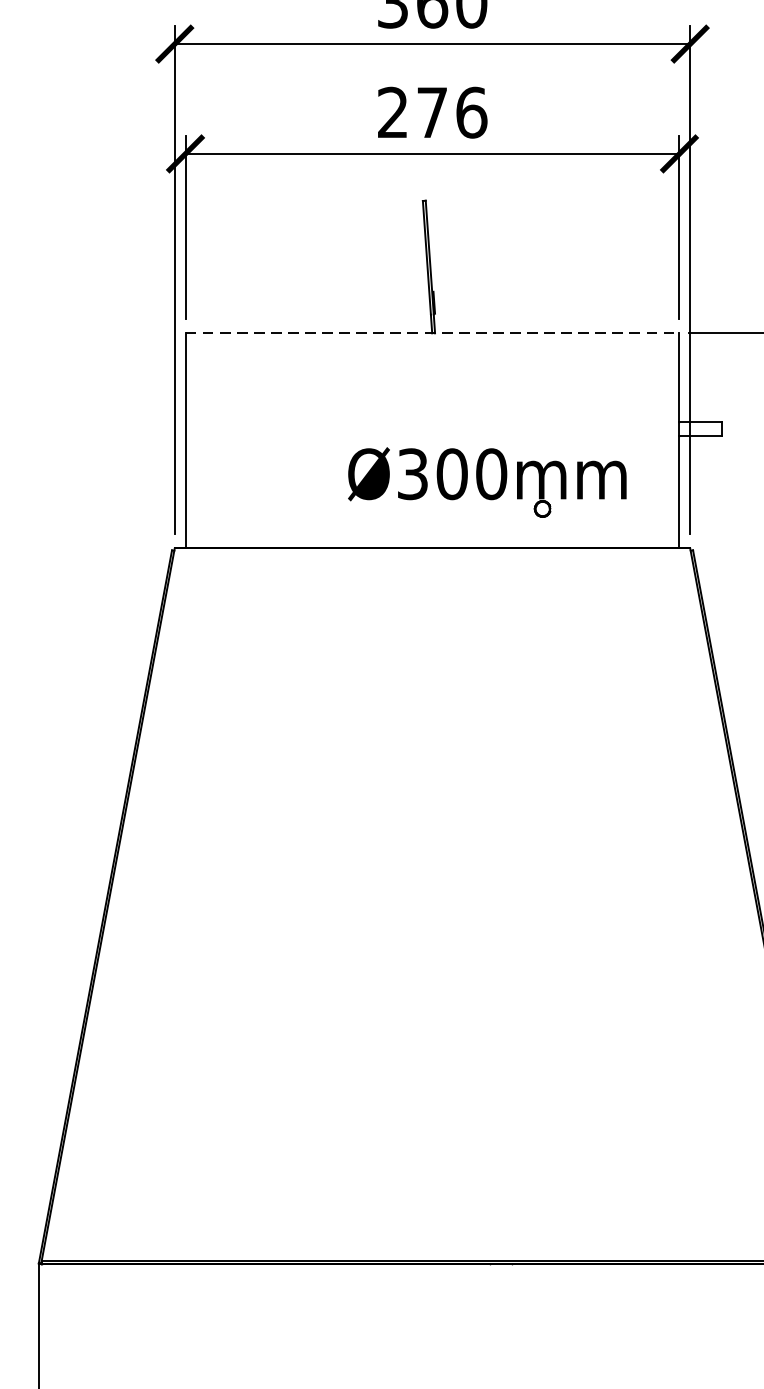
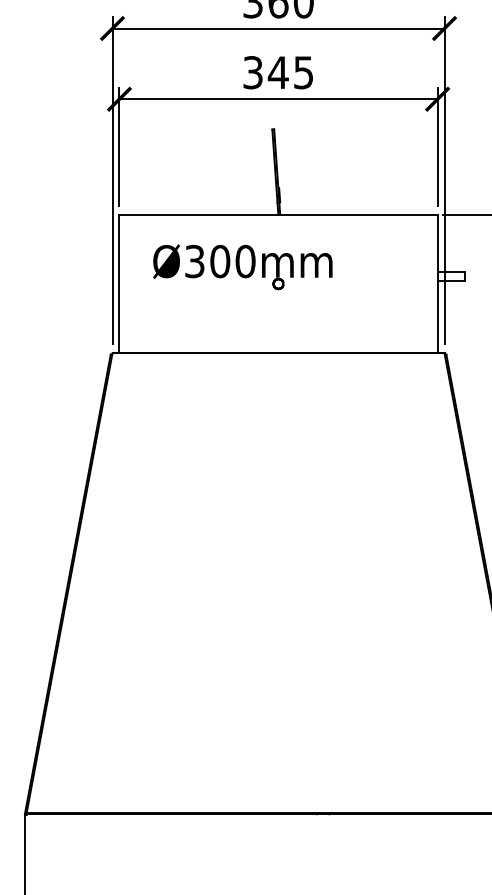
text: (432, 112) -> (278, 72), 276 -> 345
line: (434, 332) -> (279, 214), dashed -> solid
part: (486, 483) -> (242, 267), moved

